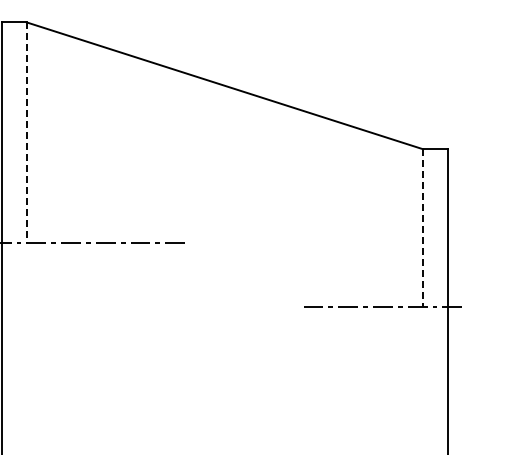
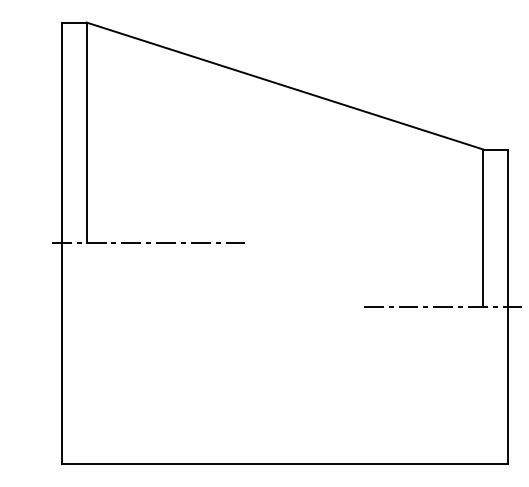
line: (26, 133) -> (86, 133), dashed -> solid
line: (423, 228) -> (483, 228), dashed -> solid

